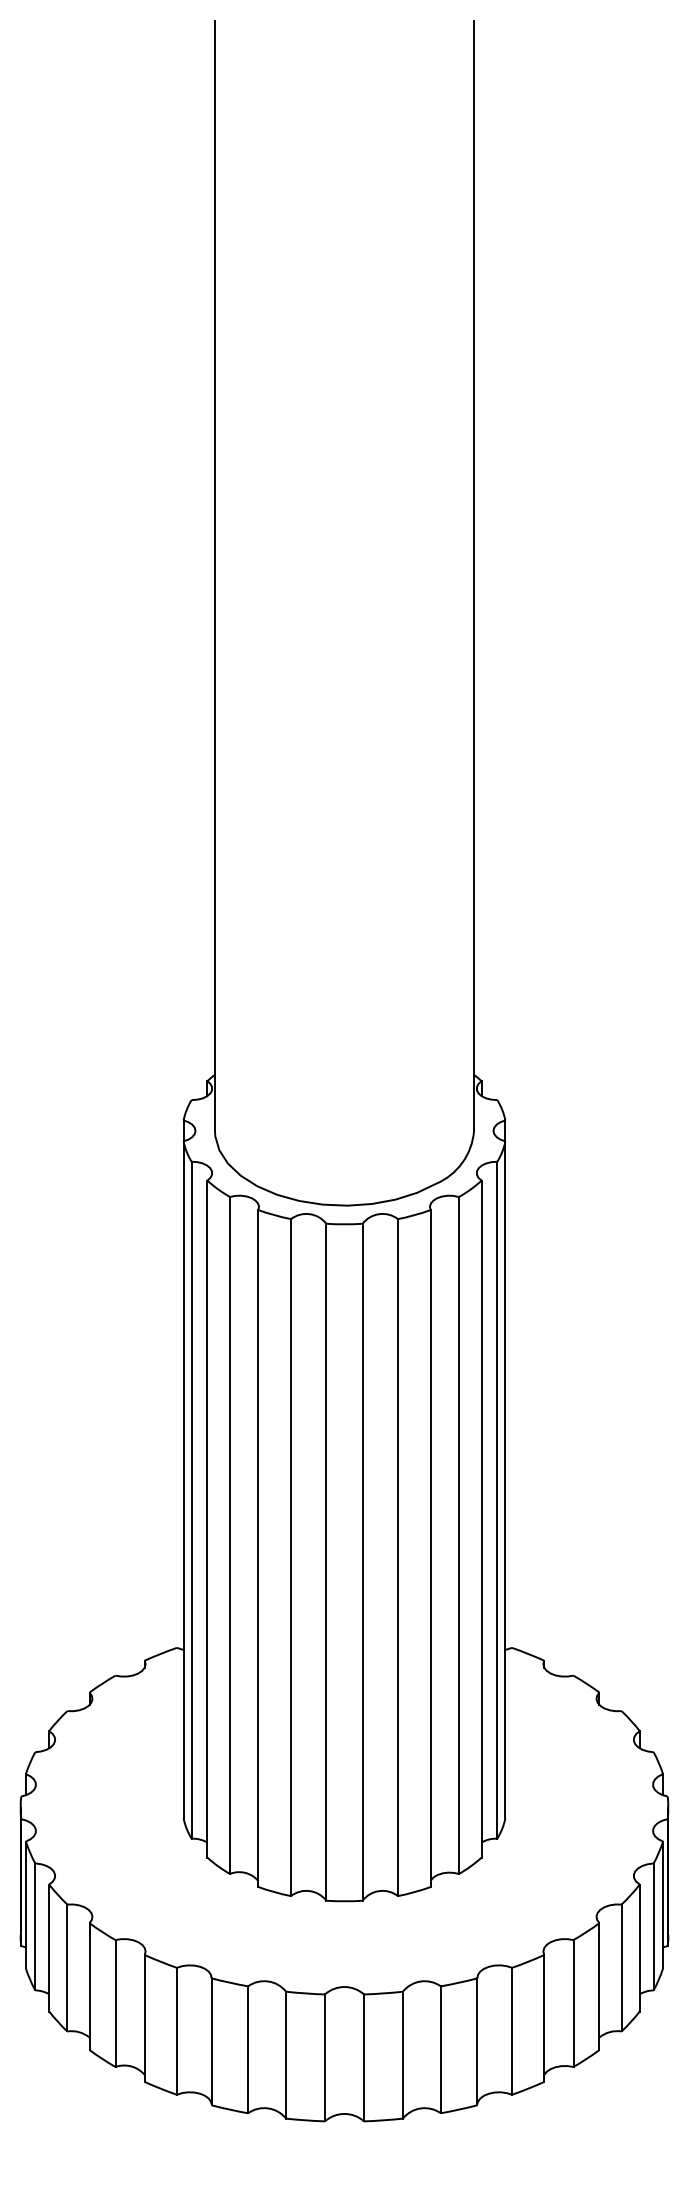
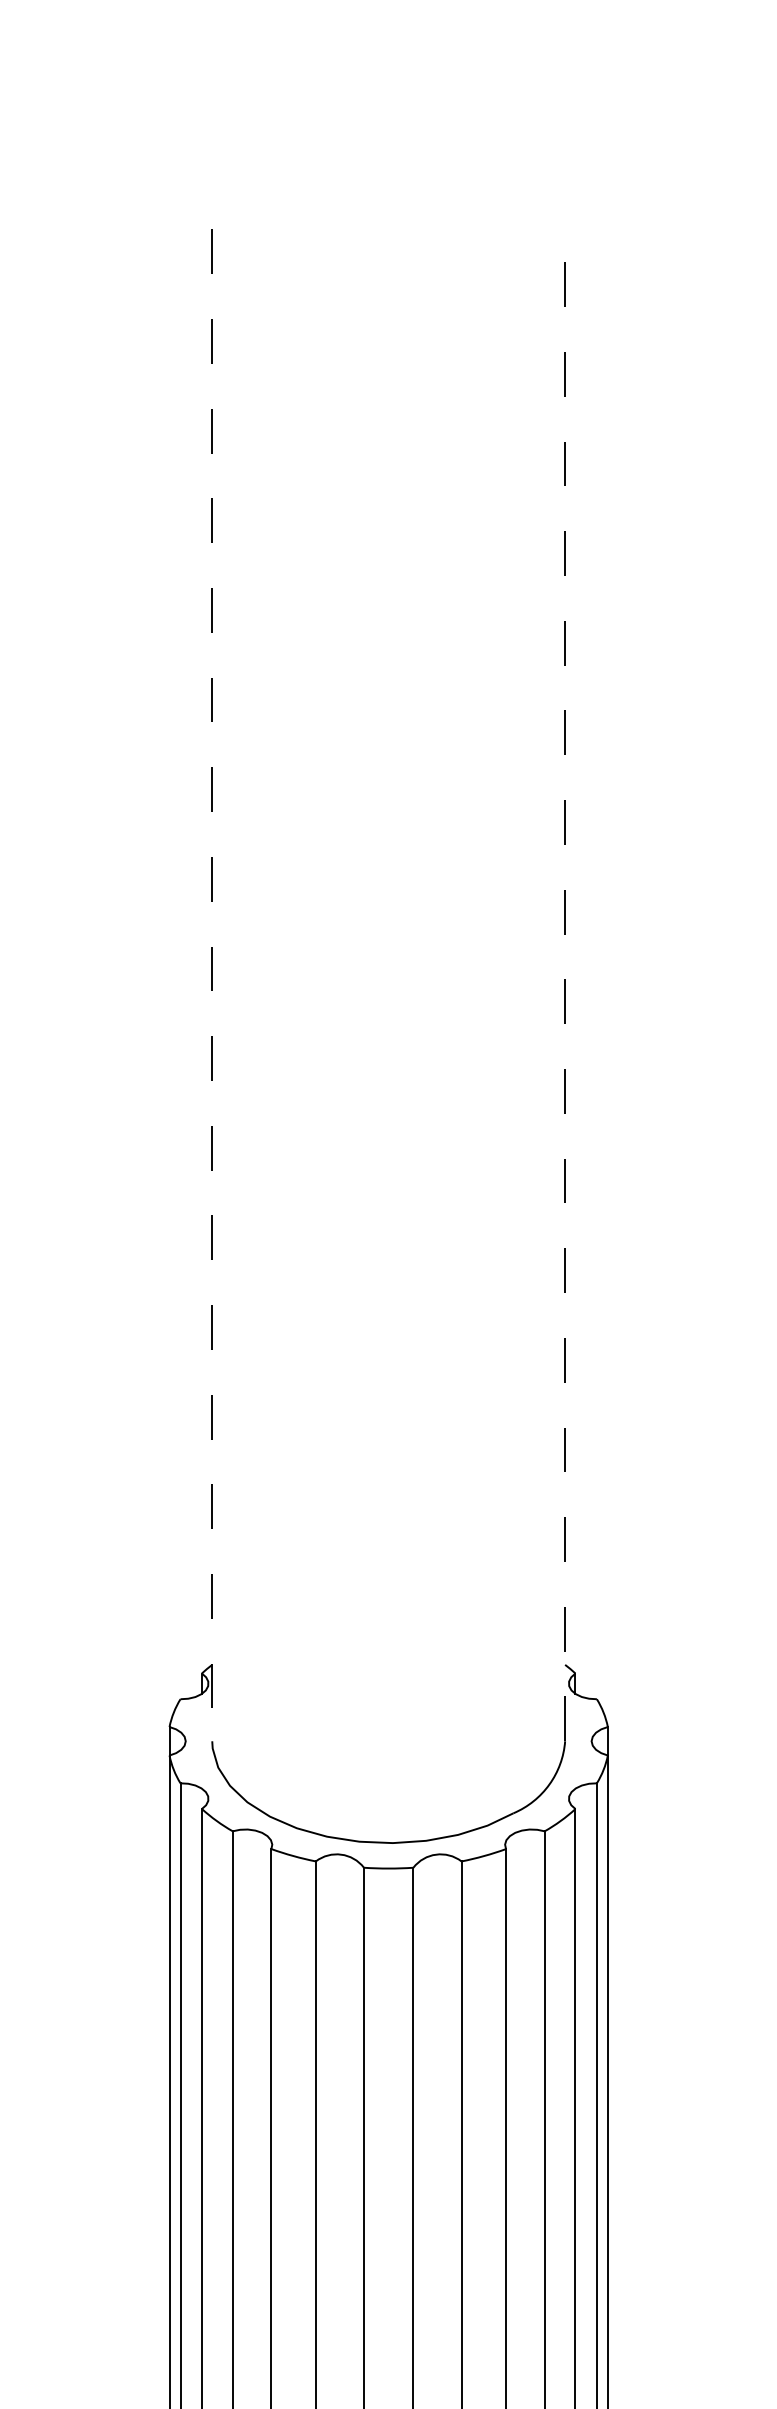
line: (214, 575) -> (211, 984), solid -> dashed
line: (474, 575) -> (565, 984), solid -> dashed

